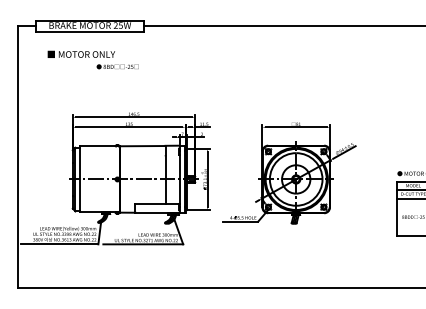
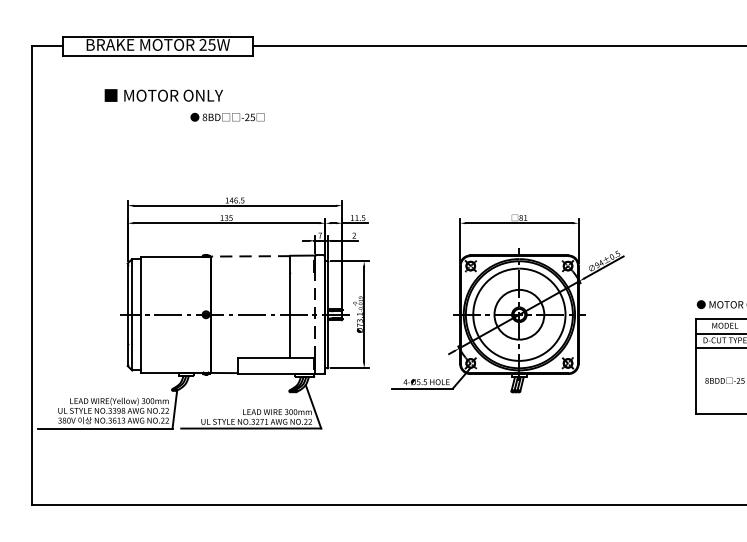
text: (92, 59) -> (183, 104), moved
line: (142, 146) -> (249, 256), solid -> dashed
line: (179, 179) -> (314, 314), solid -> dashed

